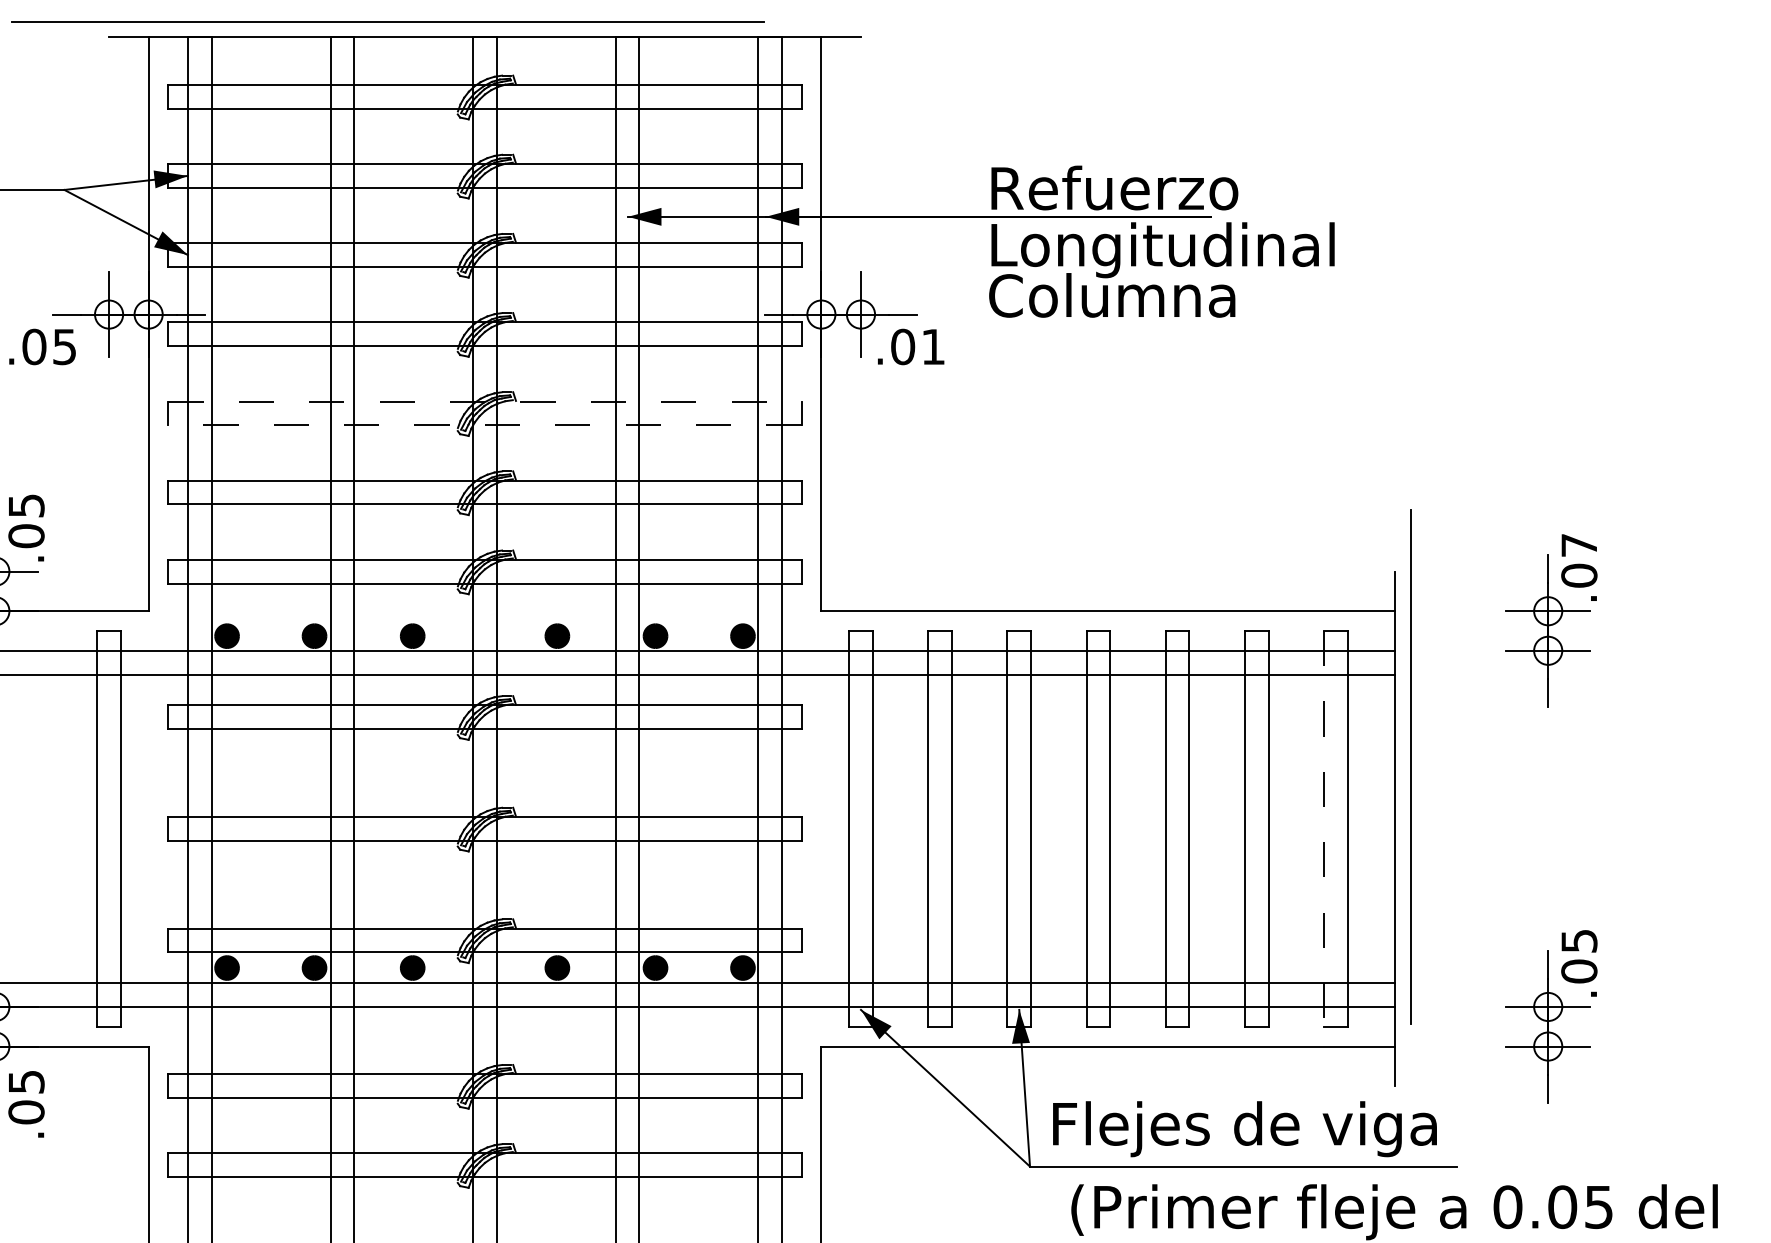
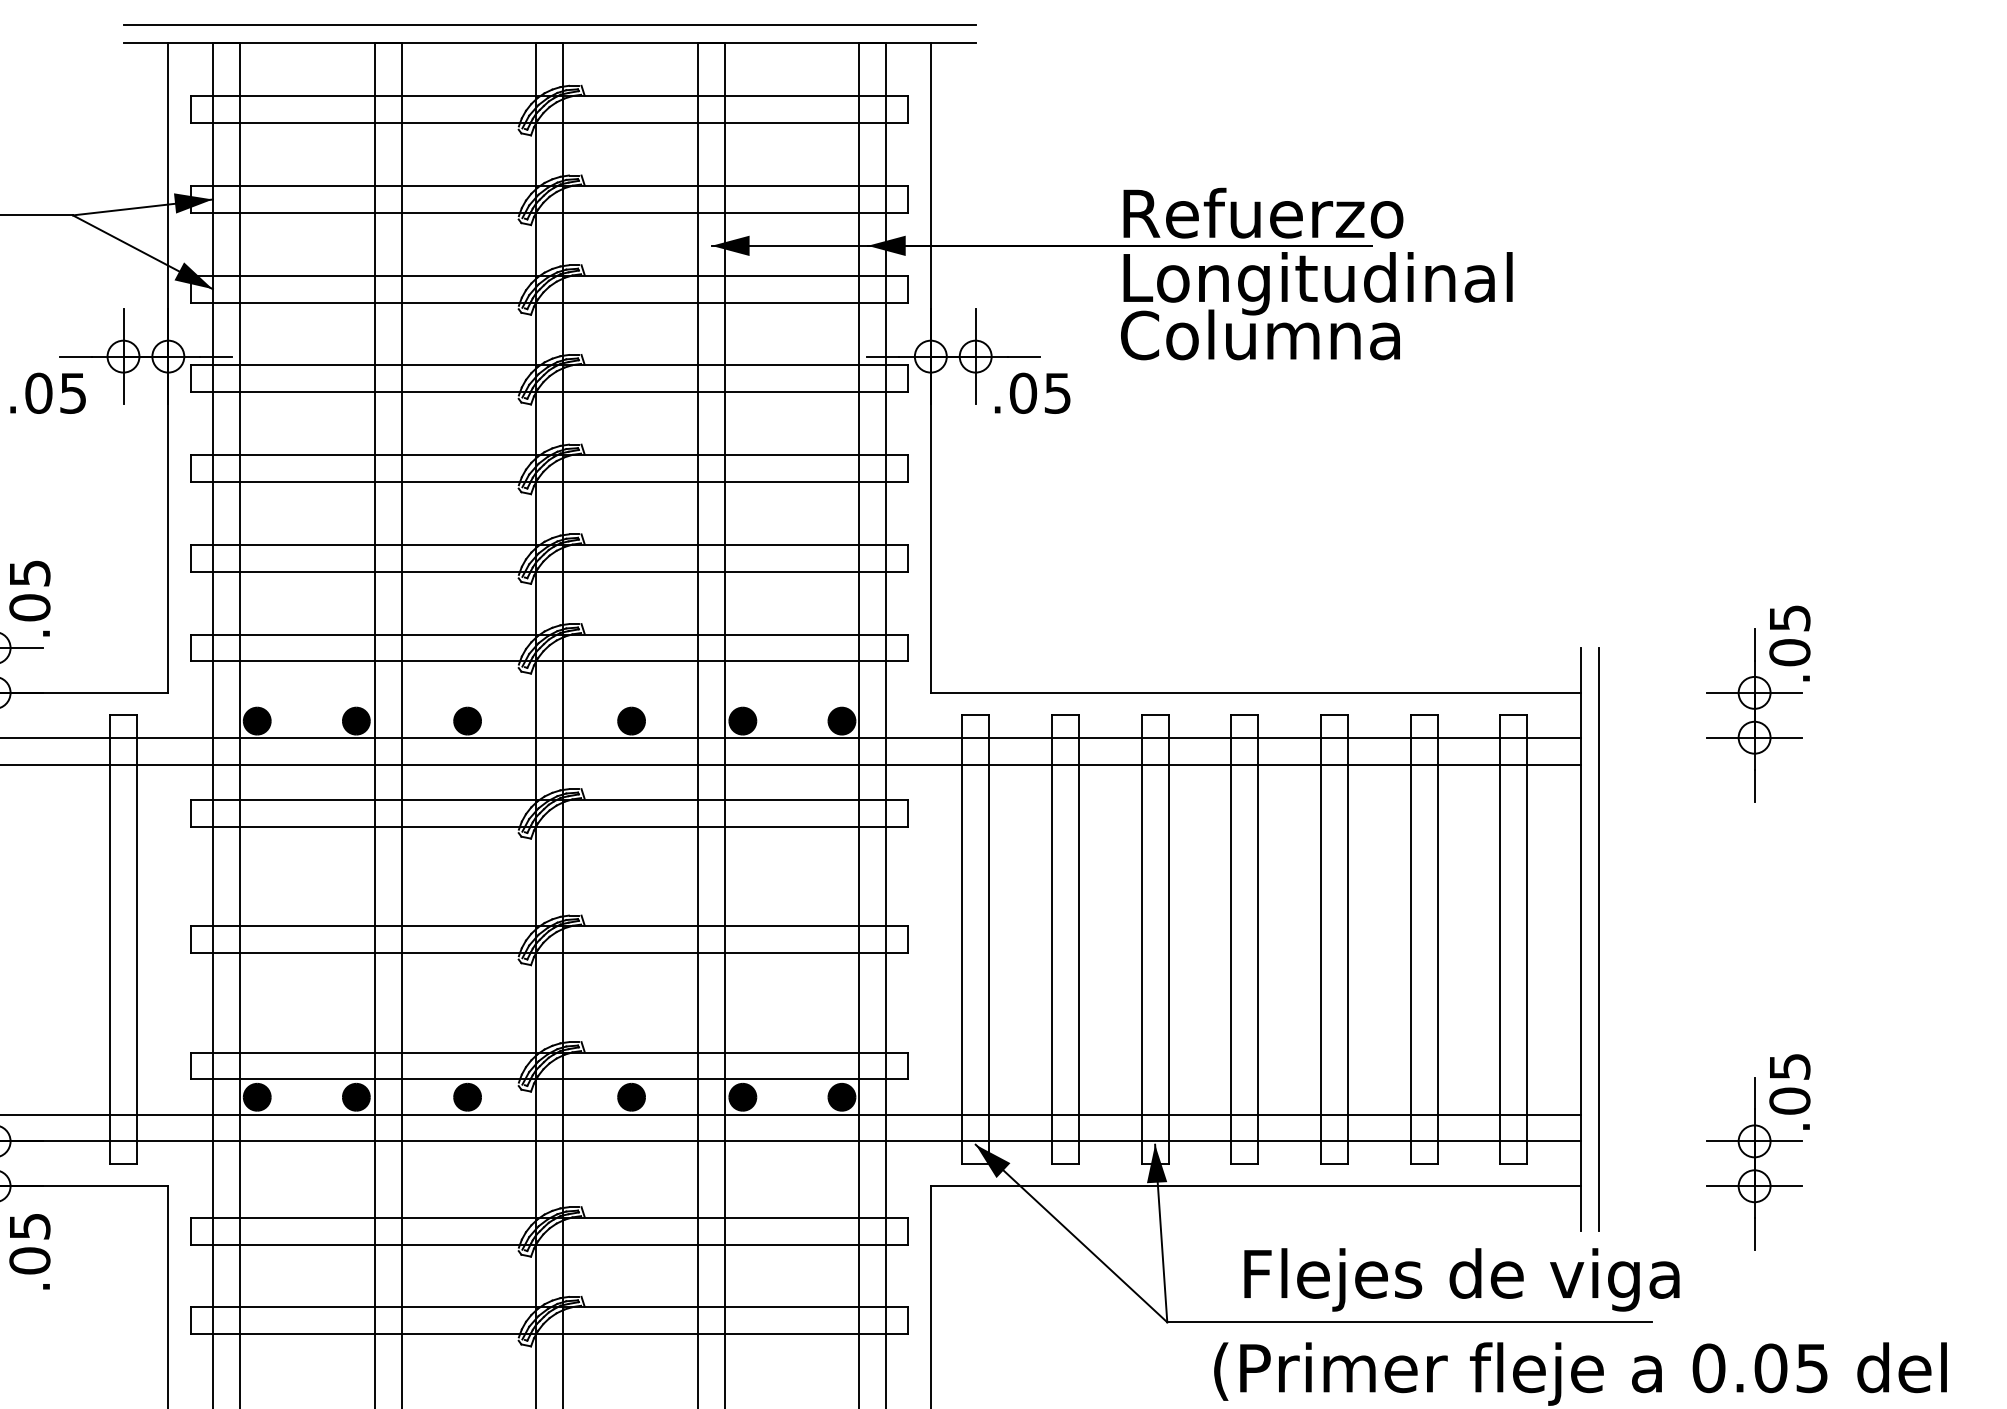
line: (387, 21) -> (549, 24), moved
text: (933, 347) -> (1057, 393), .01 -> .05
line: (485, 401) -> (550, 455), dashed -> solid
line: (485, 425) -> (550, 482), dashed -> solid
text: (1579, 545) -> (1790, 618), .07 -> .05
line: (1410, 766) -> (1598, 939), moved
line: (1323, 828) -> (1499, 939), dashed -> solid
text: (1244, 1129) -> (1461, 1280), moved

